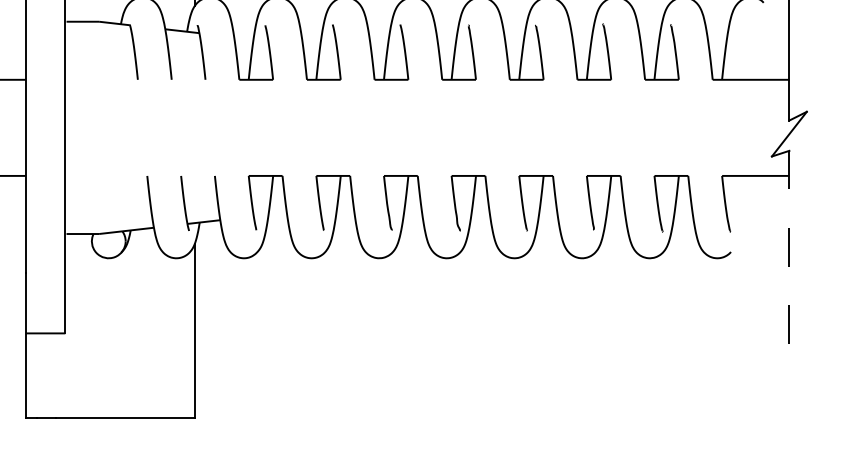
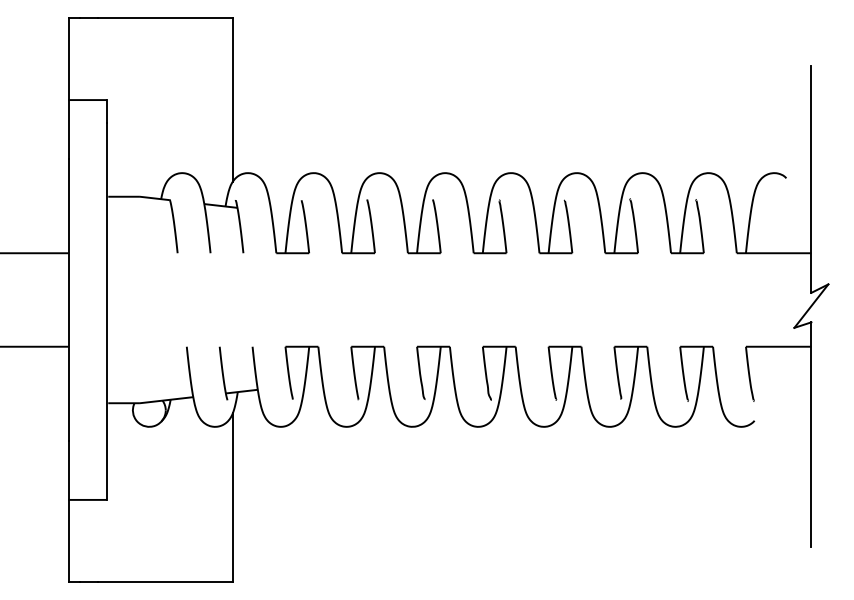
line: (789, 267) -> (811, 435), dashed -> solid

